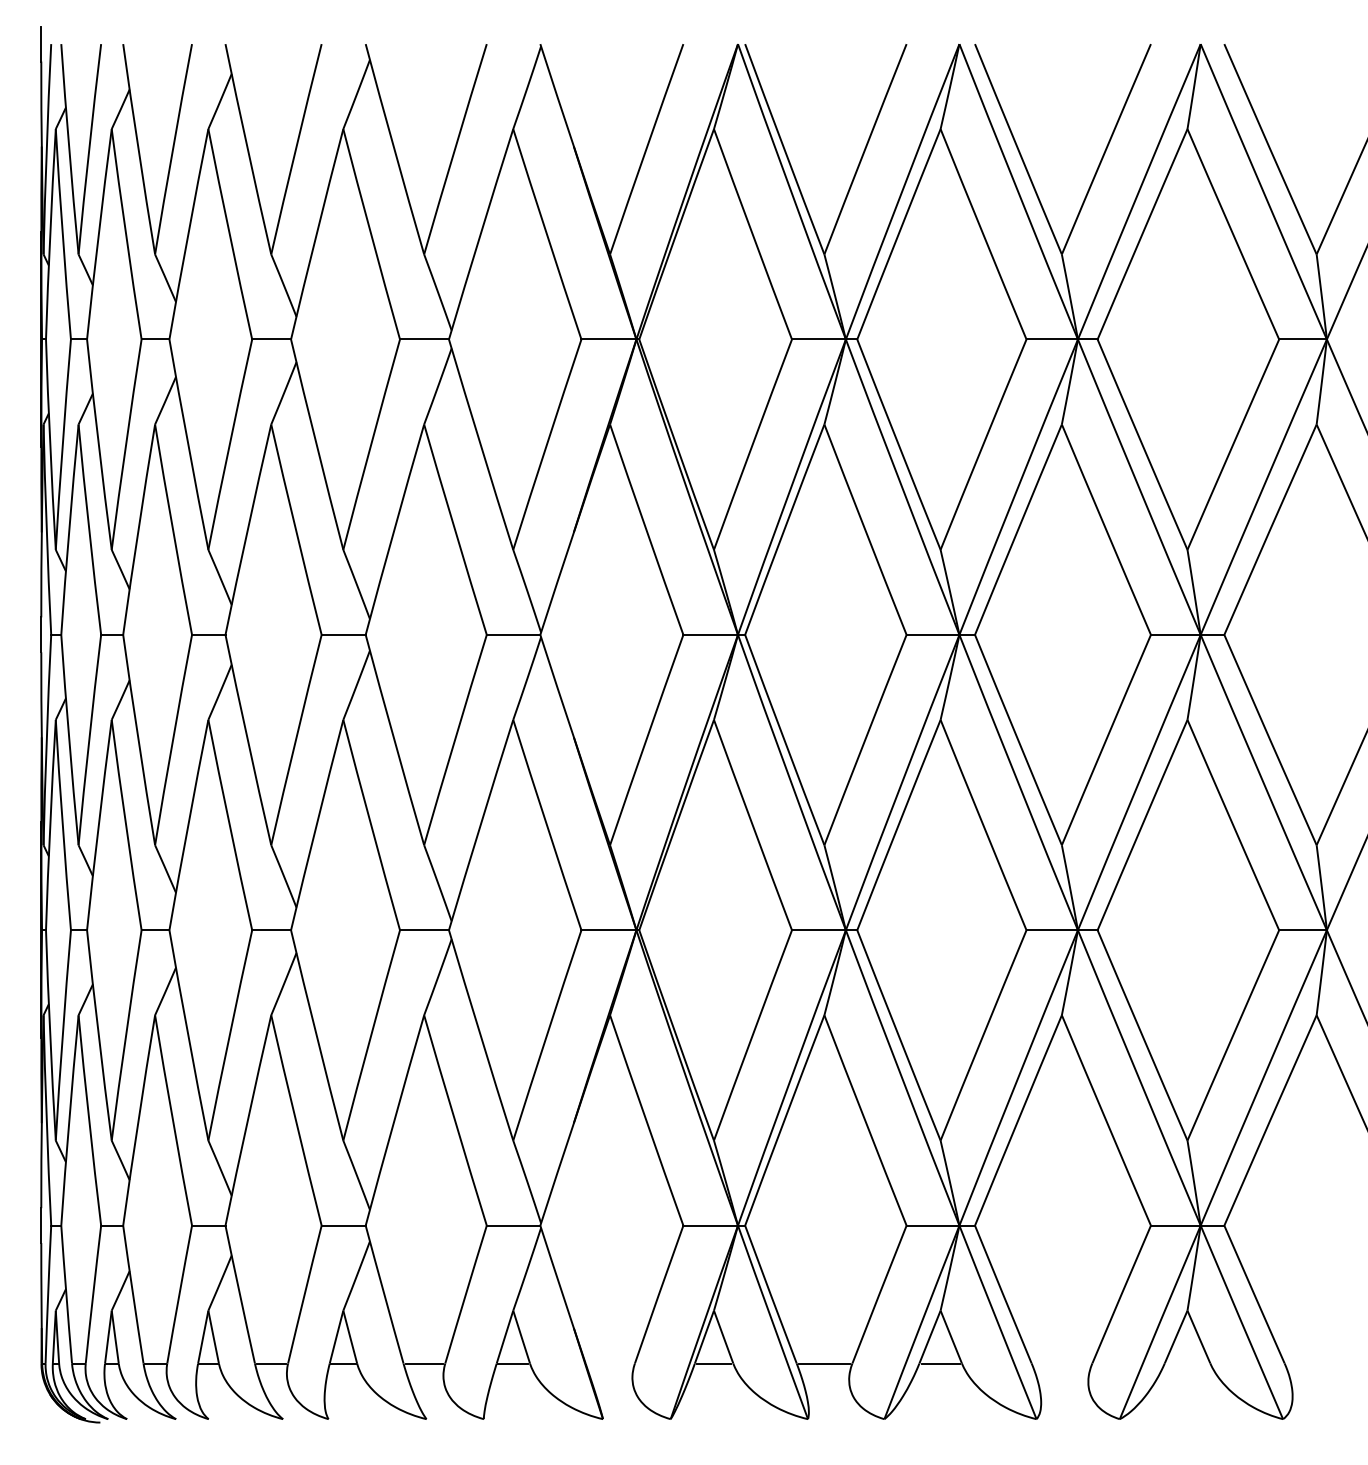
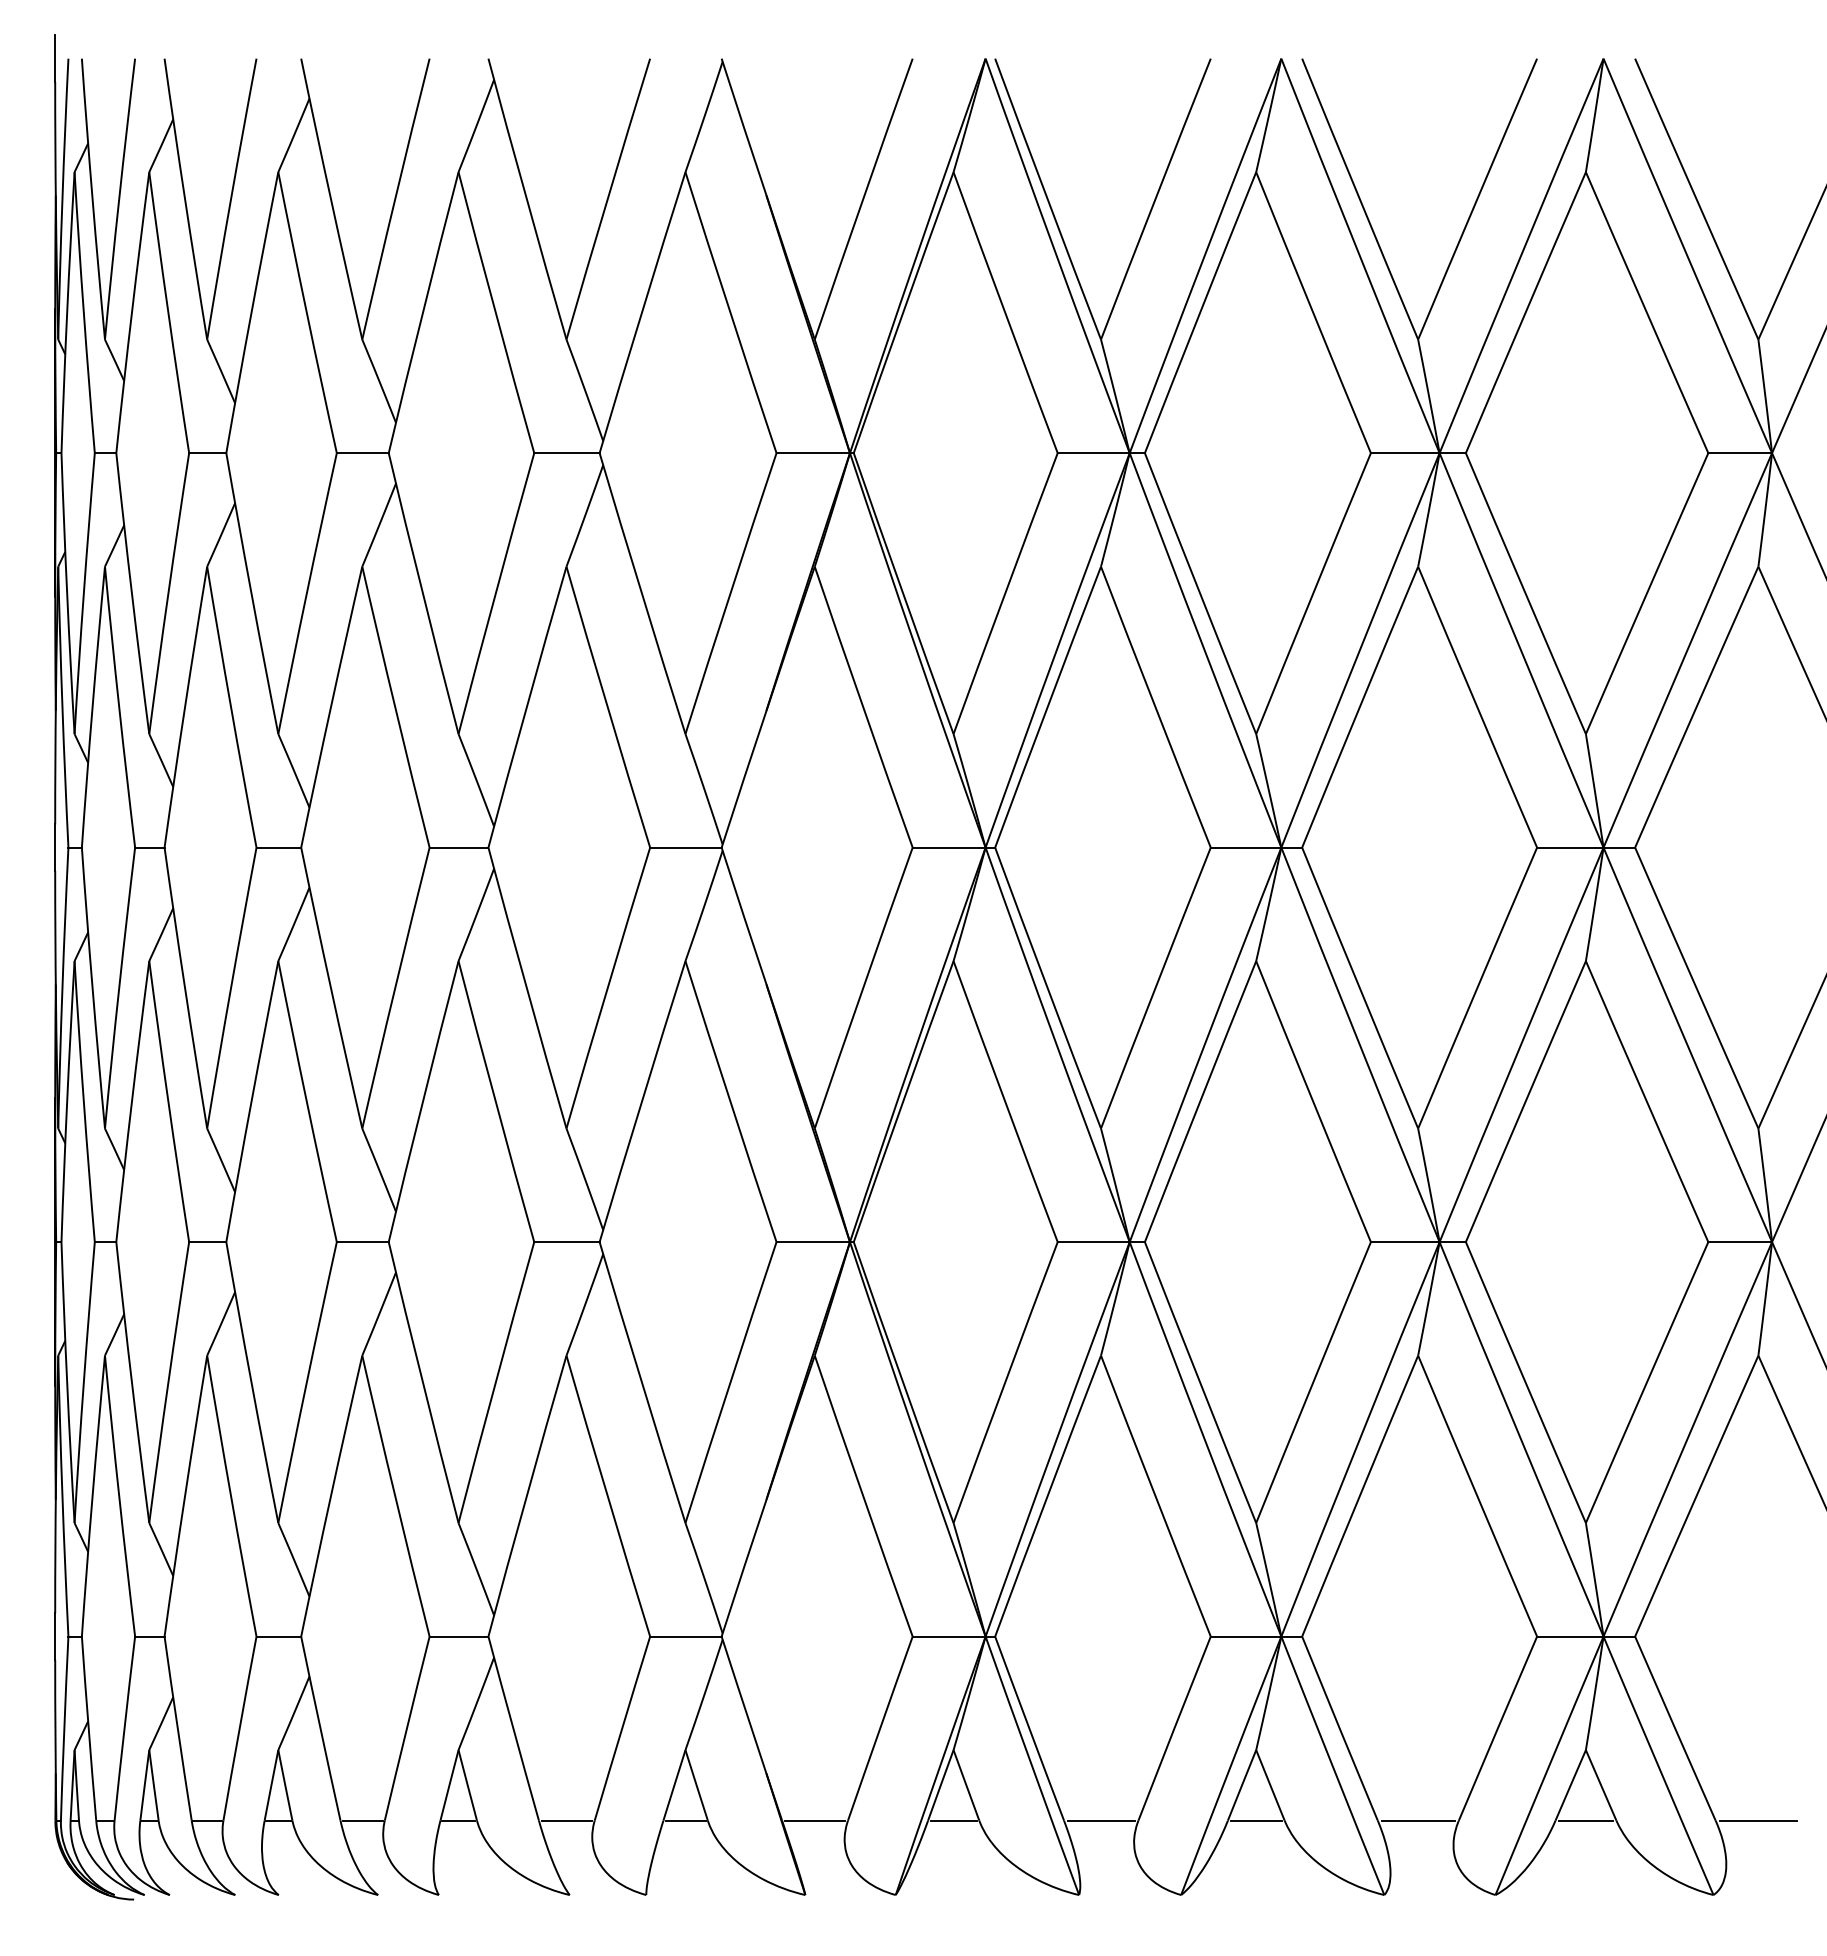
line: (609, 1363) -> (814, 1820), added
line: (1061, 1363) -> (1417, 1820), added
line: (1187, 1363) -> (1585, 1820), added
line: (1316, 1363) -> (1758, 1820), added

